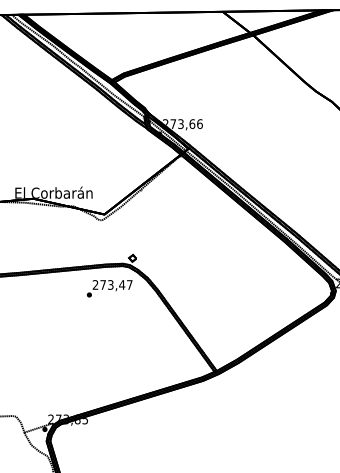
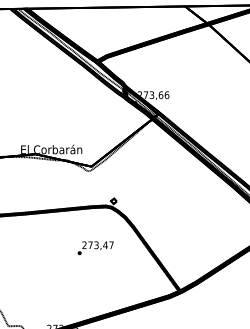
text: (109, 288) -> (95, 248), moved

